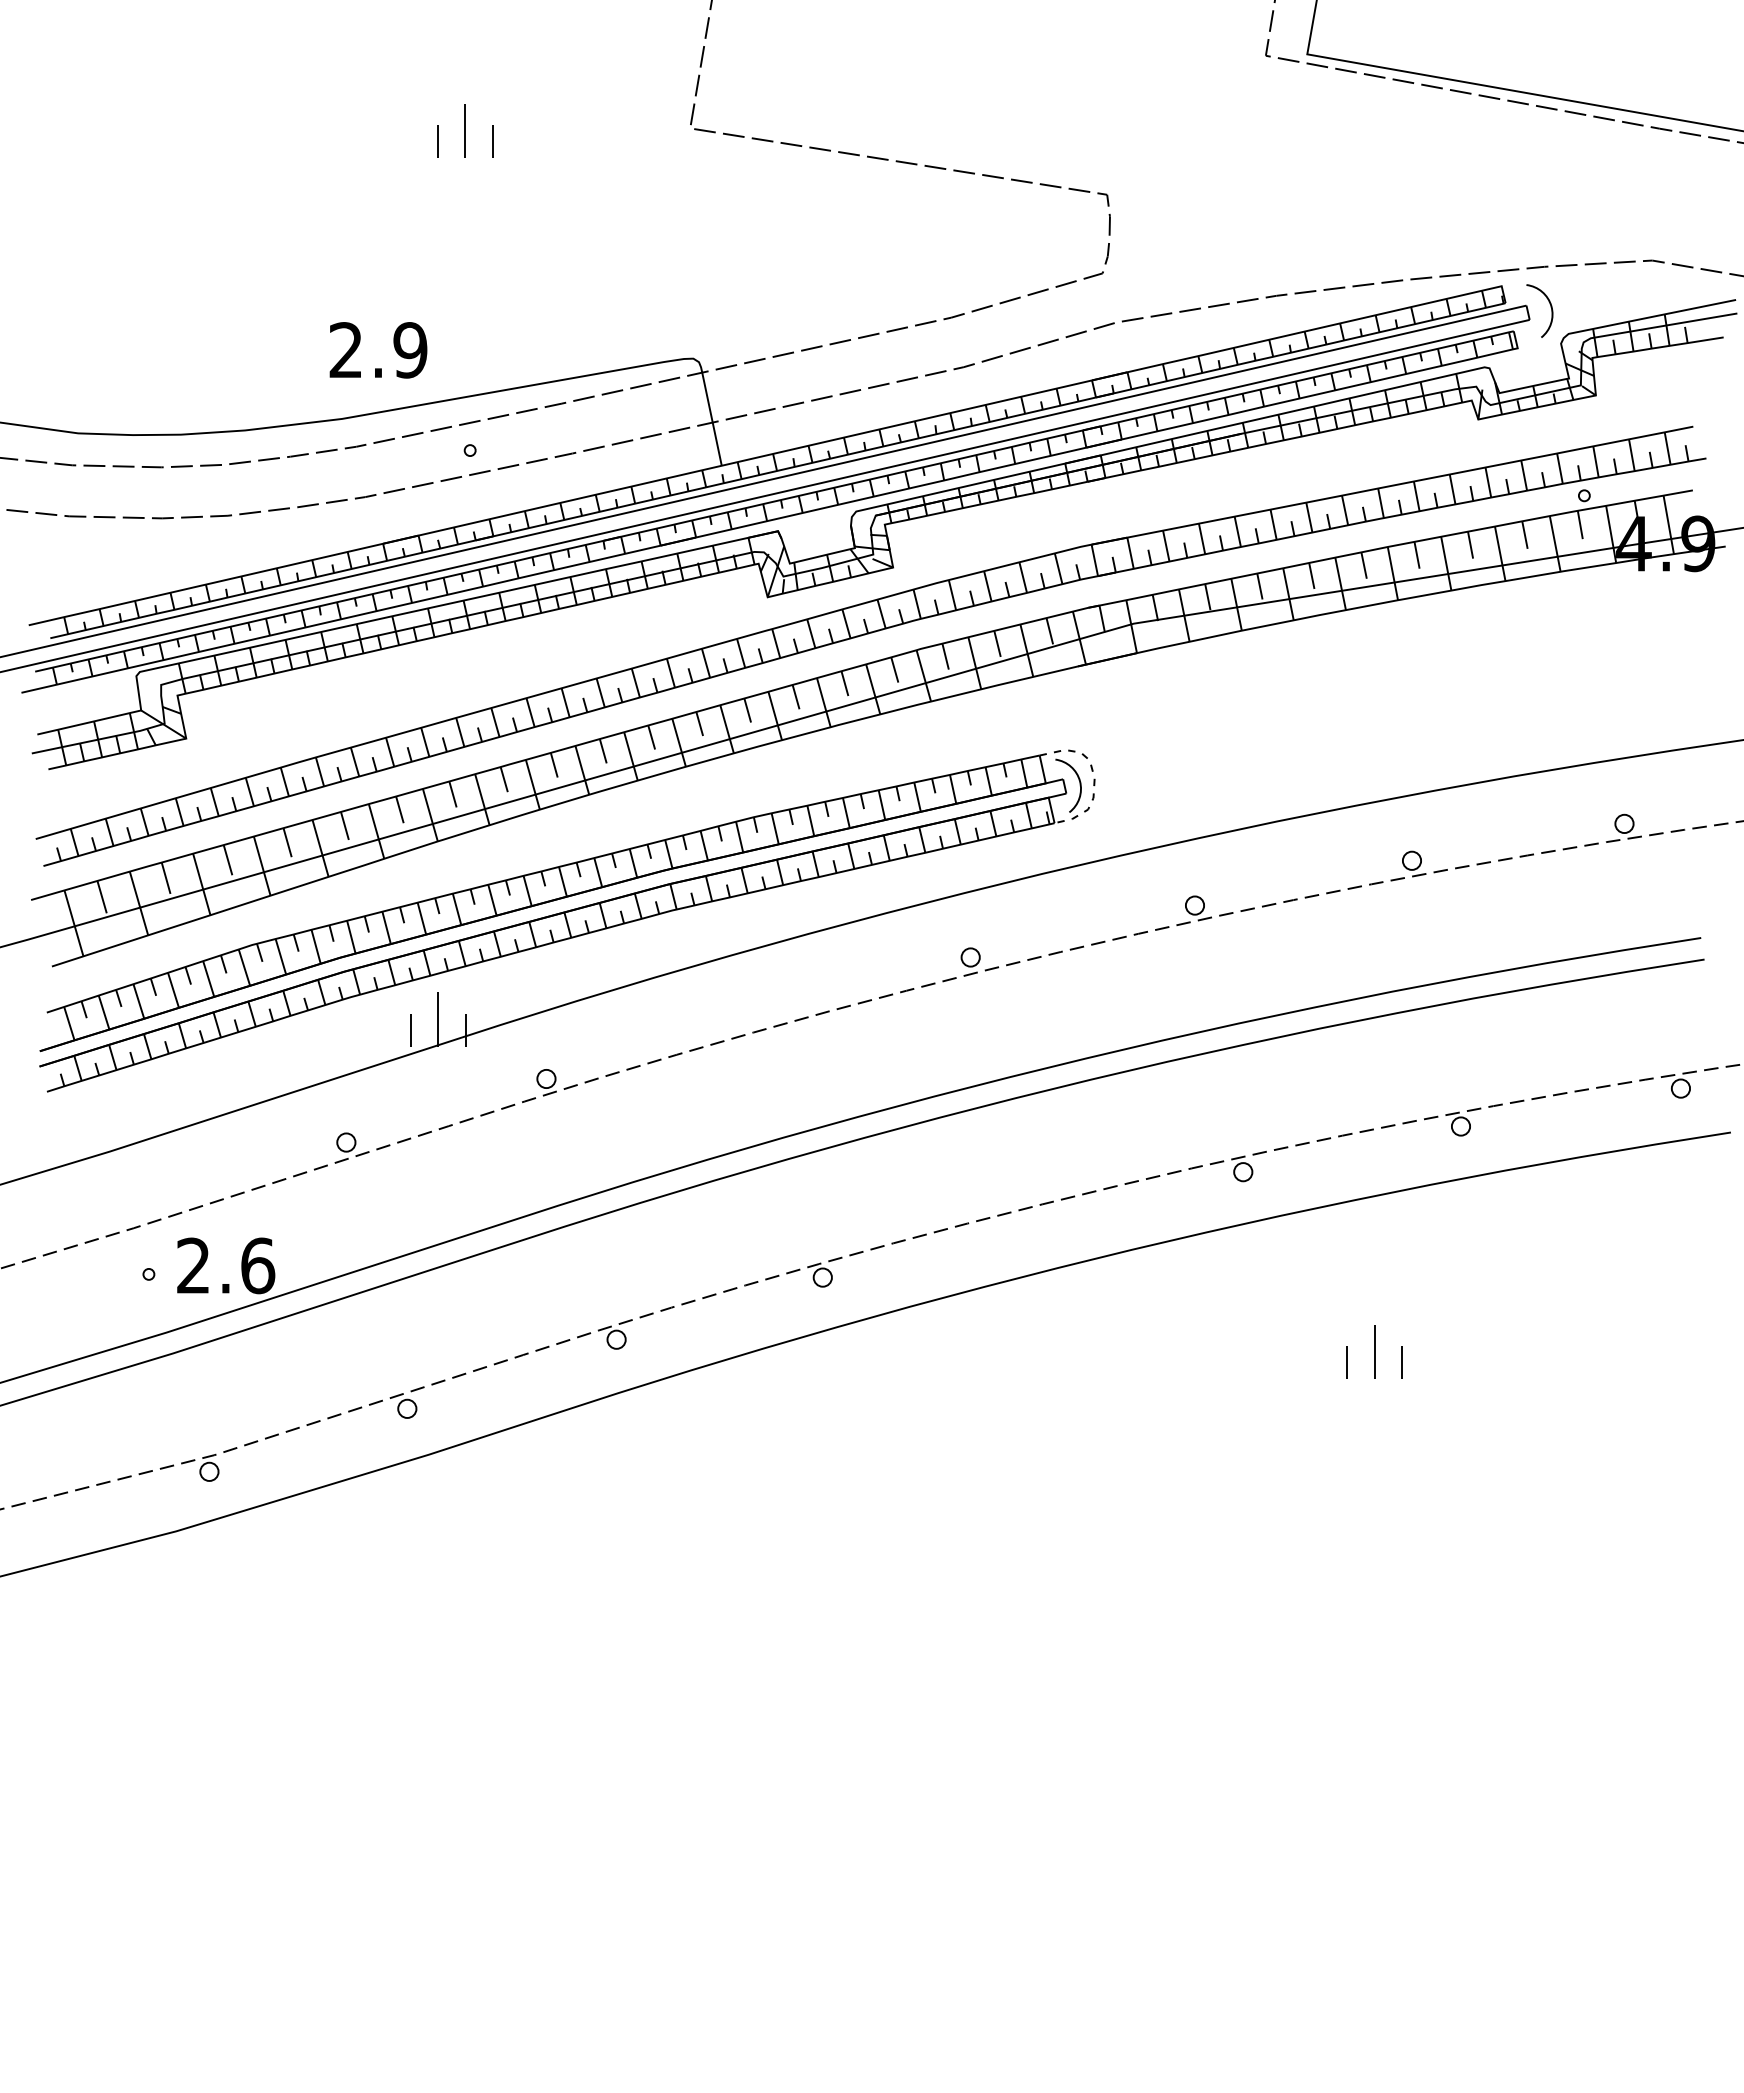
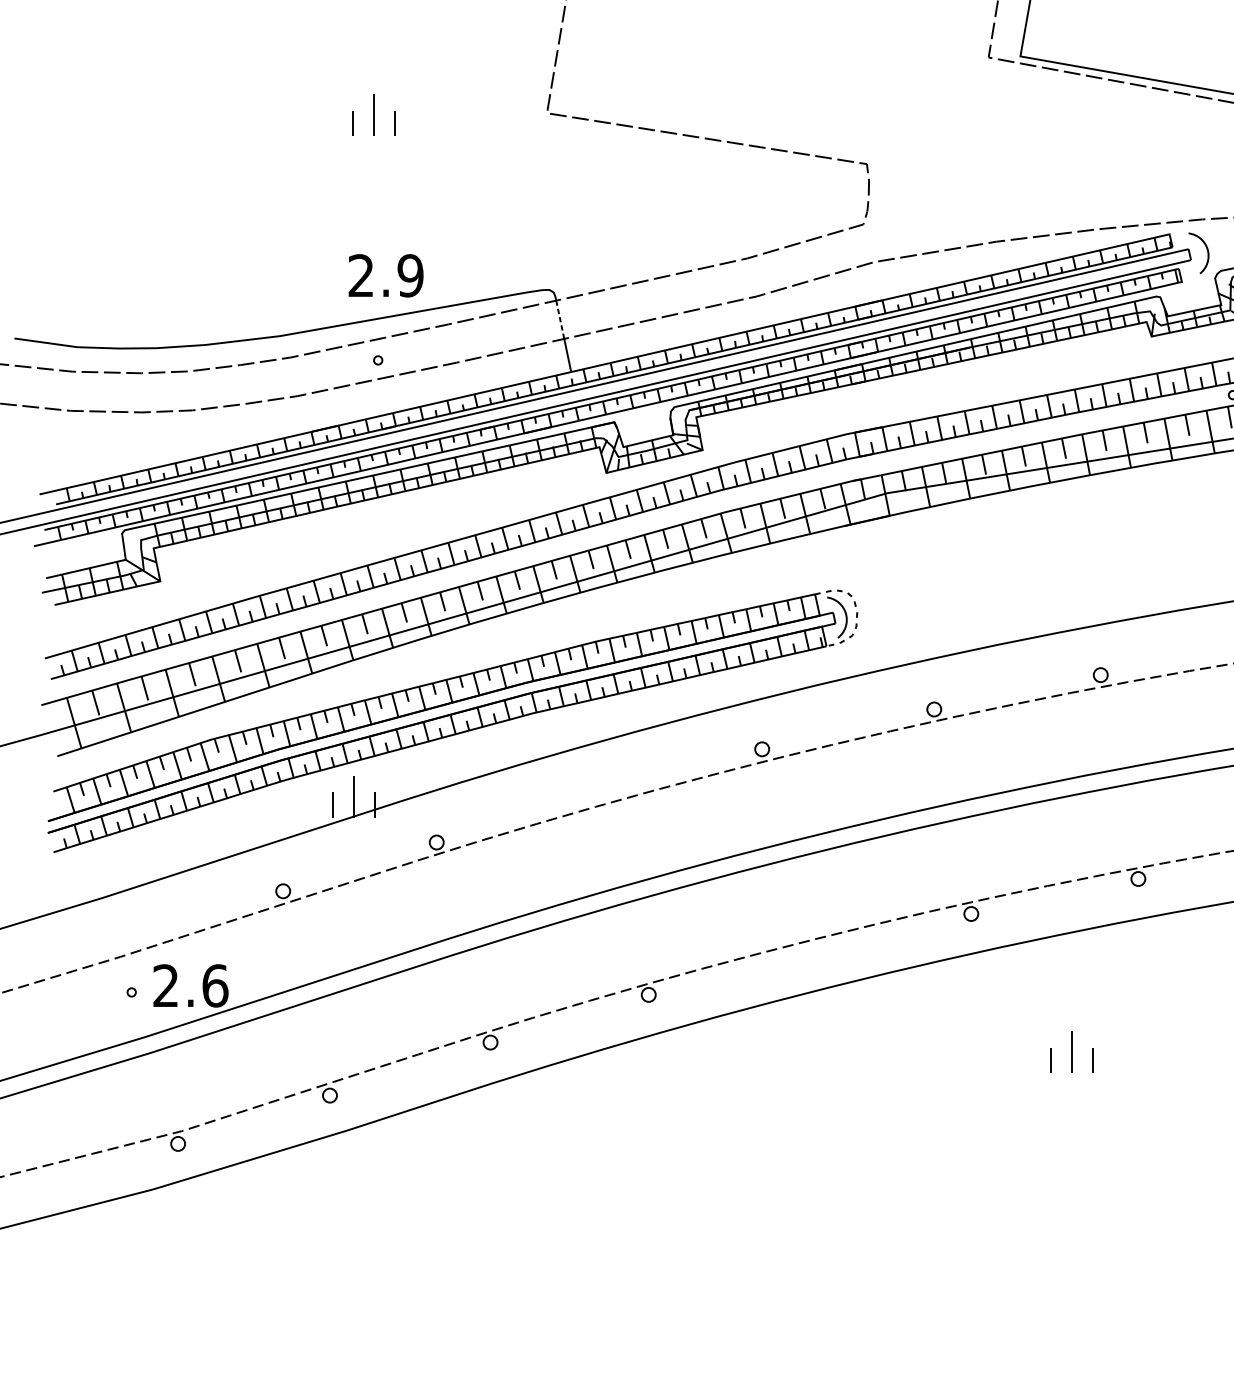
text: (378, 350) -> (386, 275), moved
line: (707, 397) -> (560, 319), solid -> dashed

